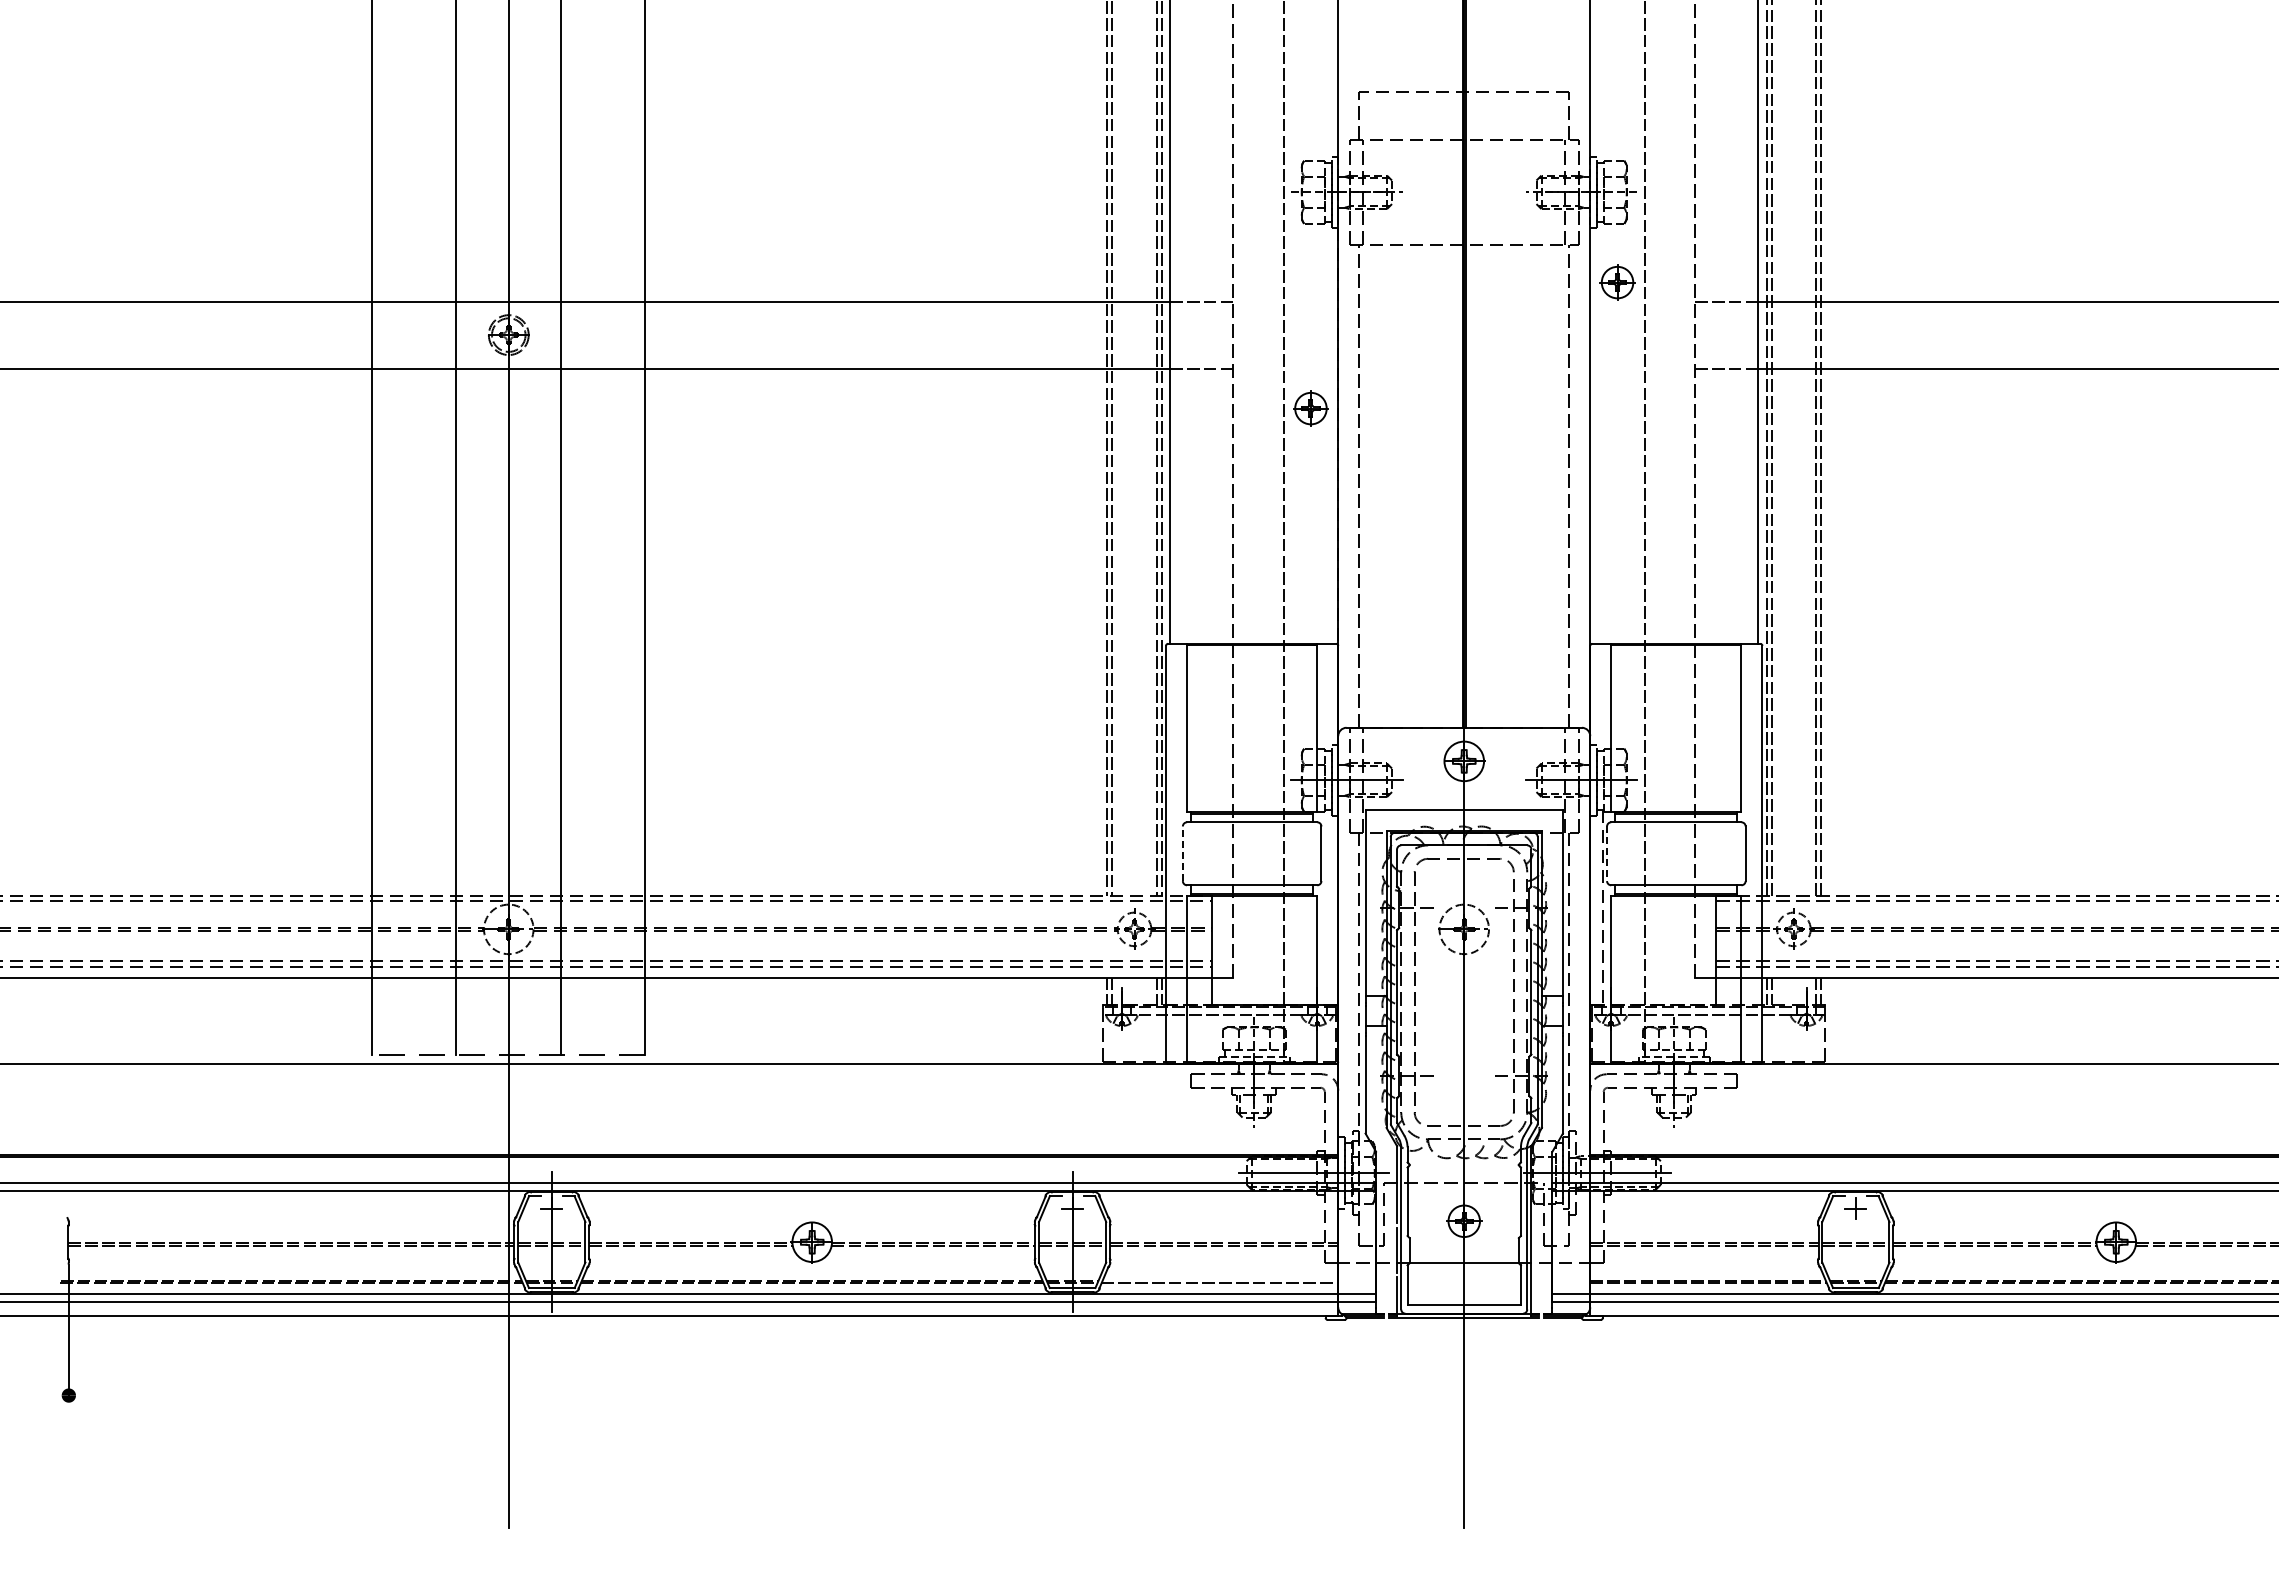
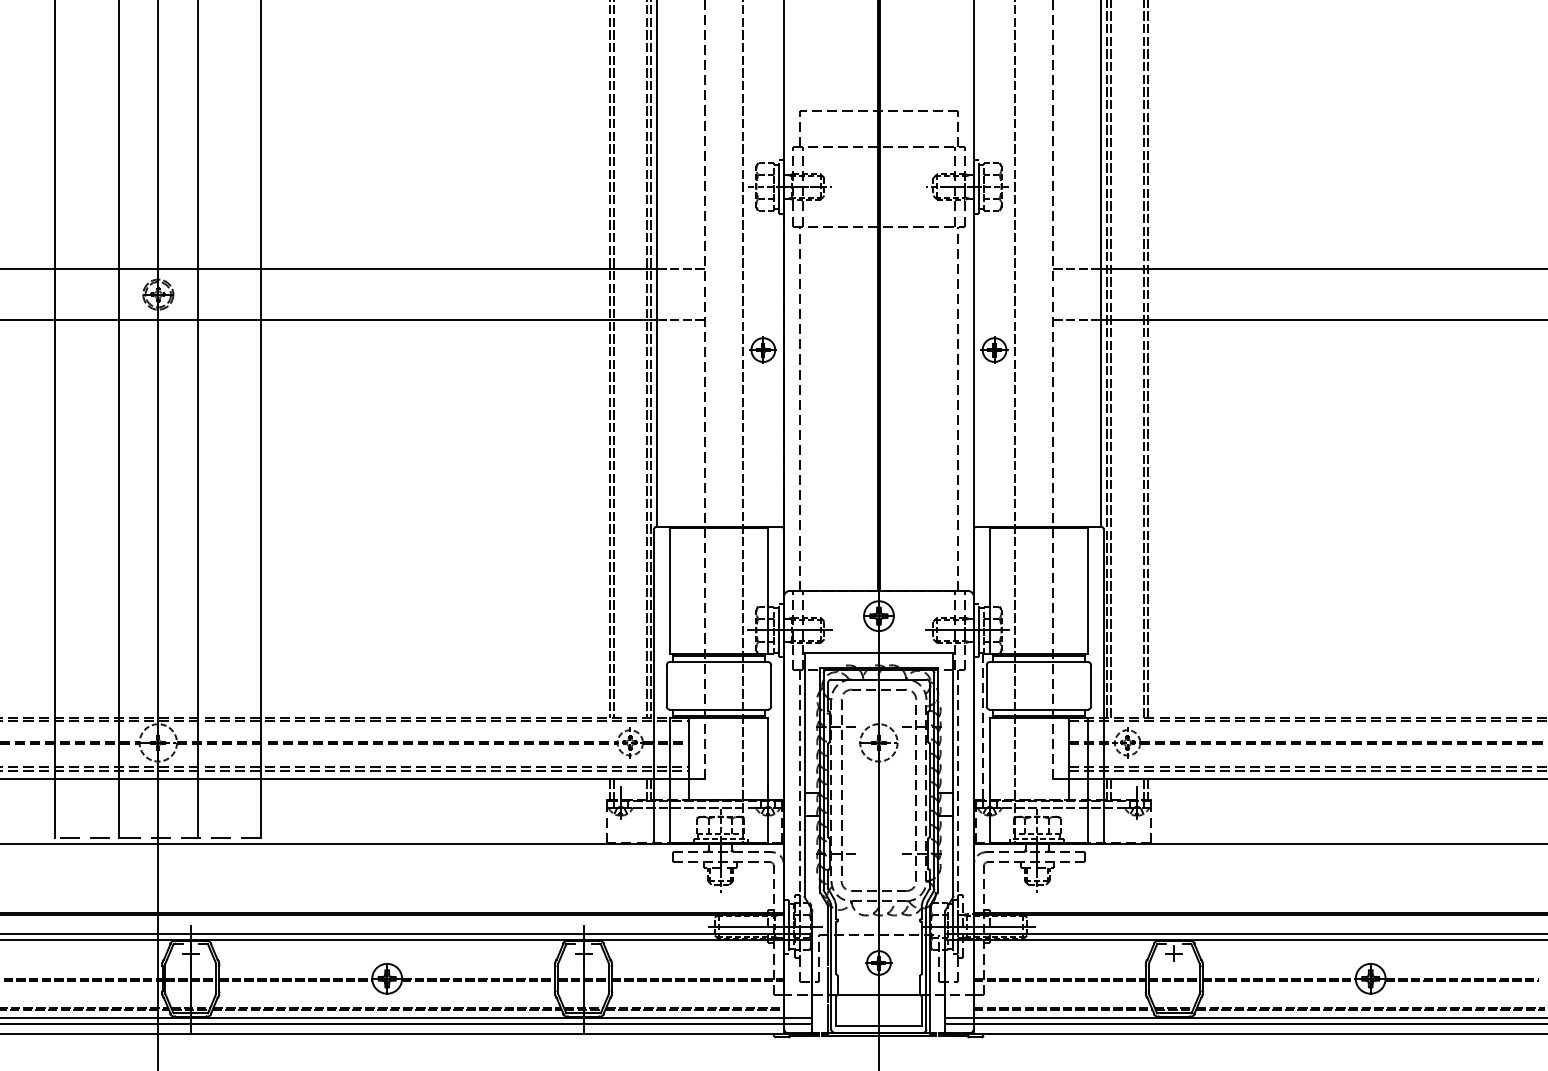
part: (1617, 282) -> (994, 350), moved
line: (1182, 853) -> (666, 685), dashed -> solid
line: (1607, 854) -> (986, 686), dashed -> solid
line: (1220, 1280) -> (695, 1007), added

